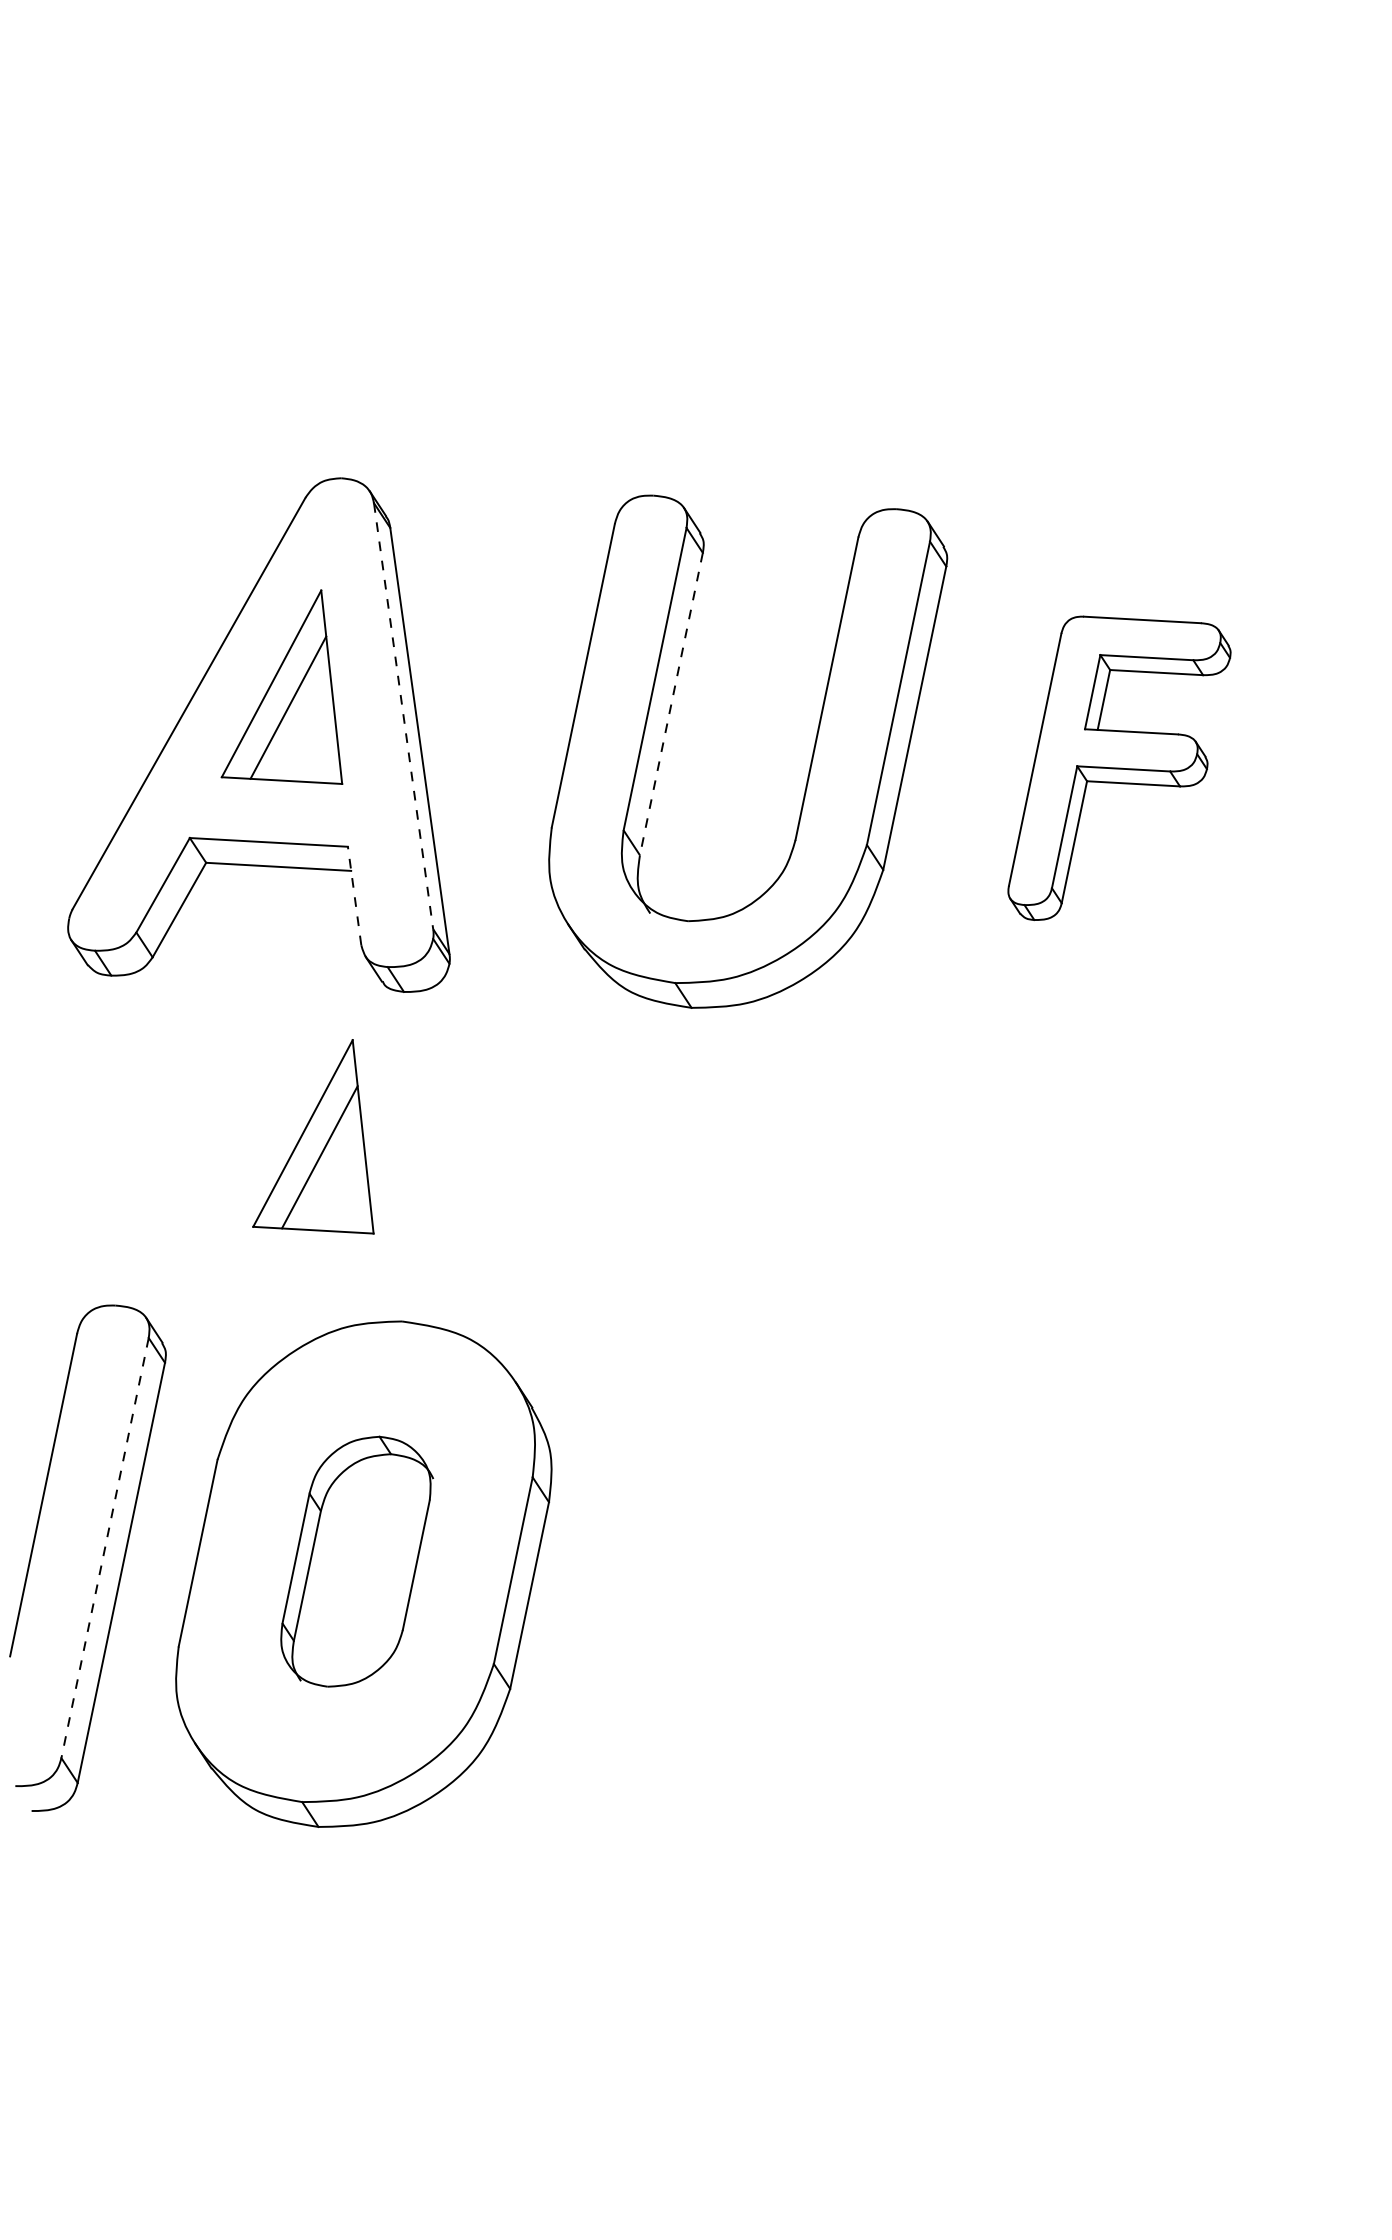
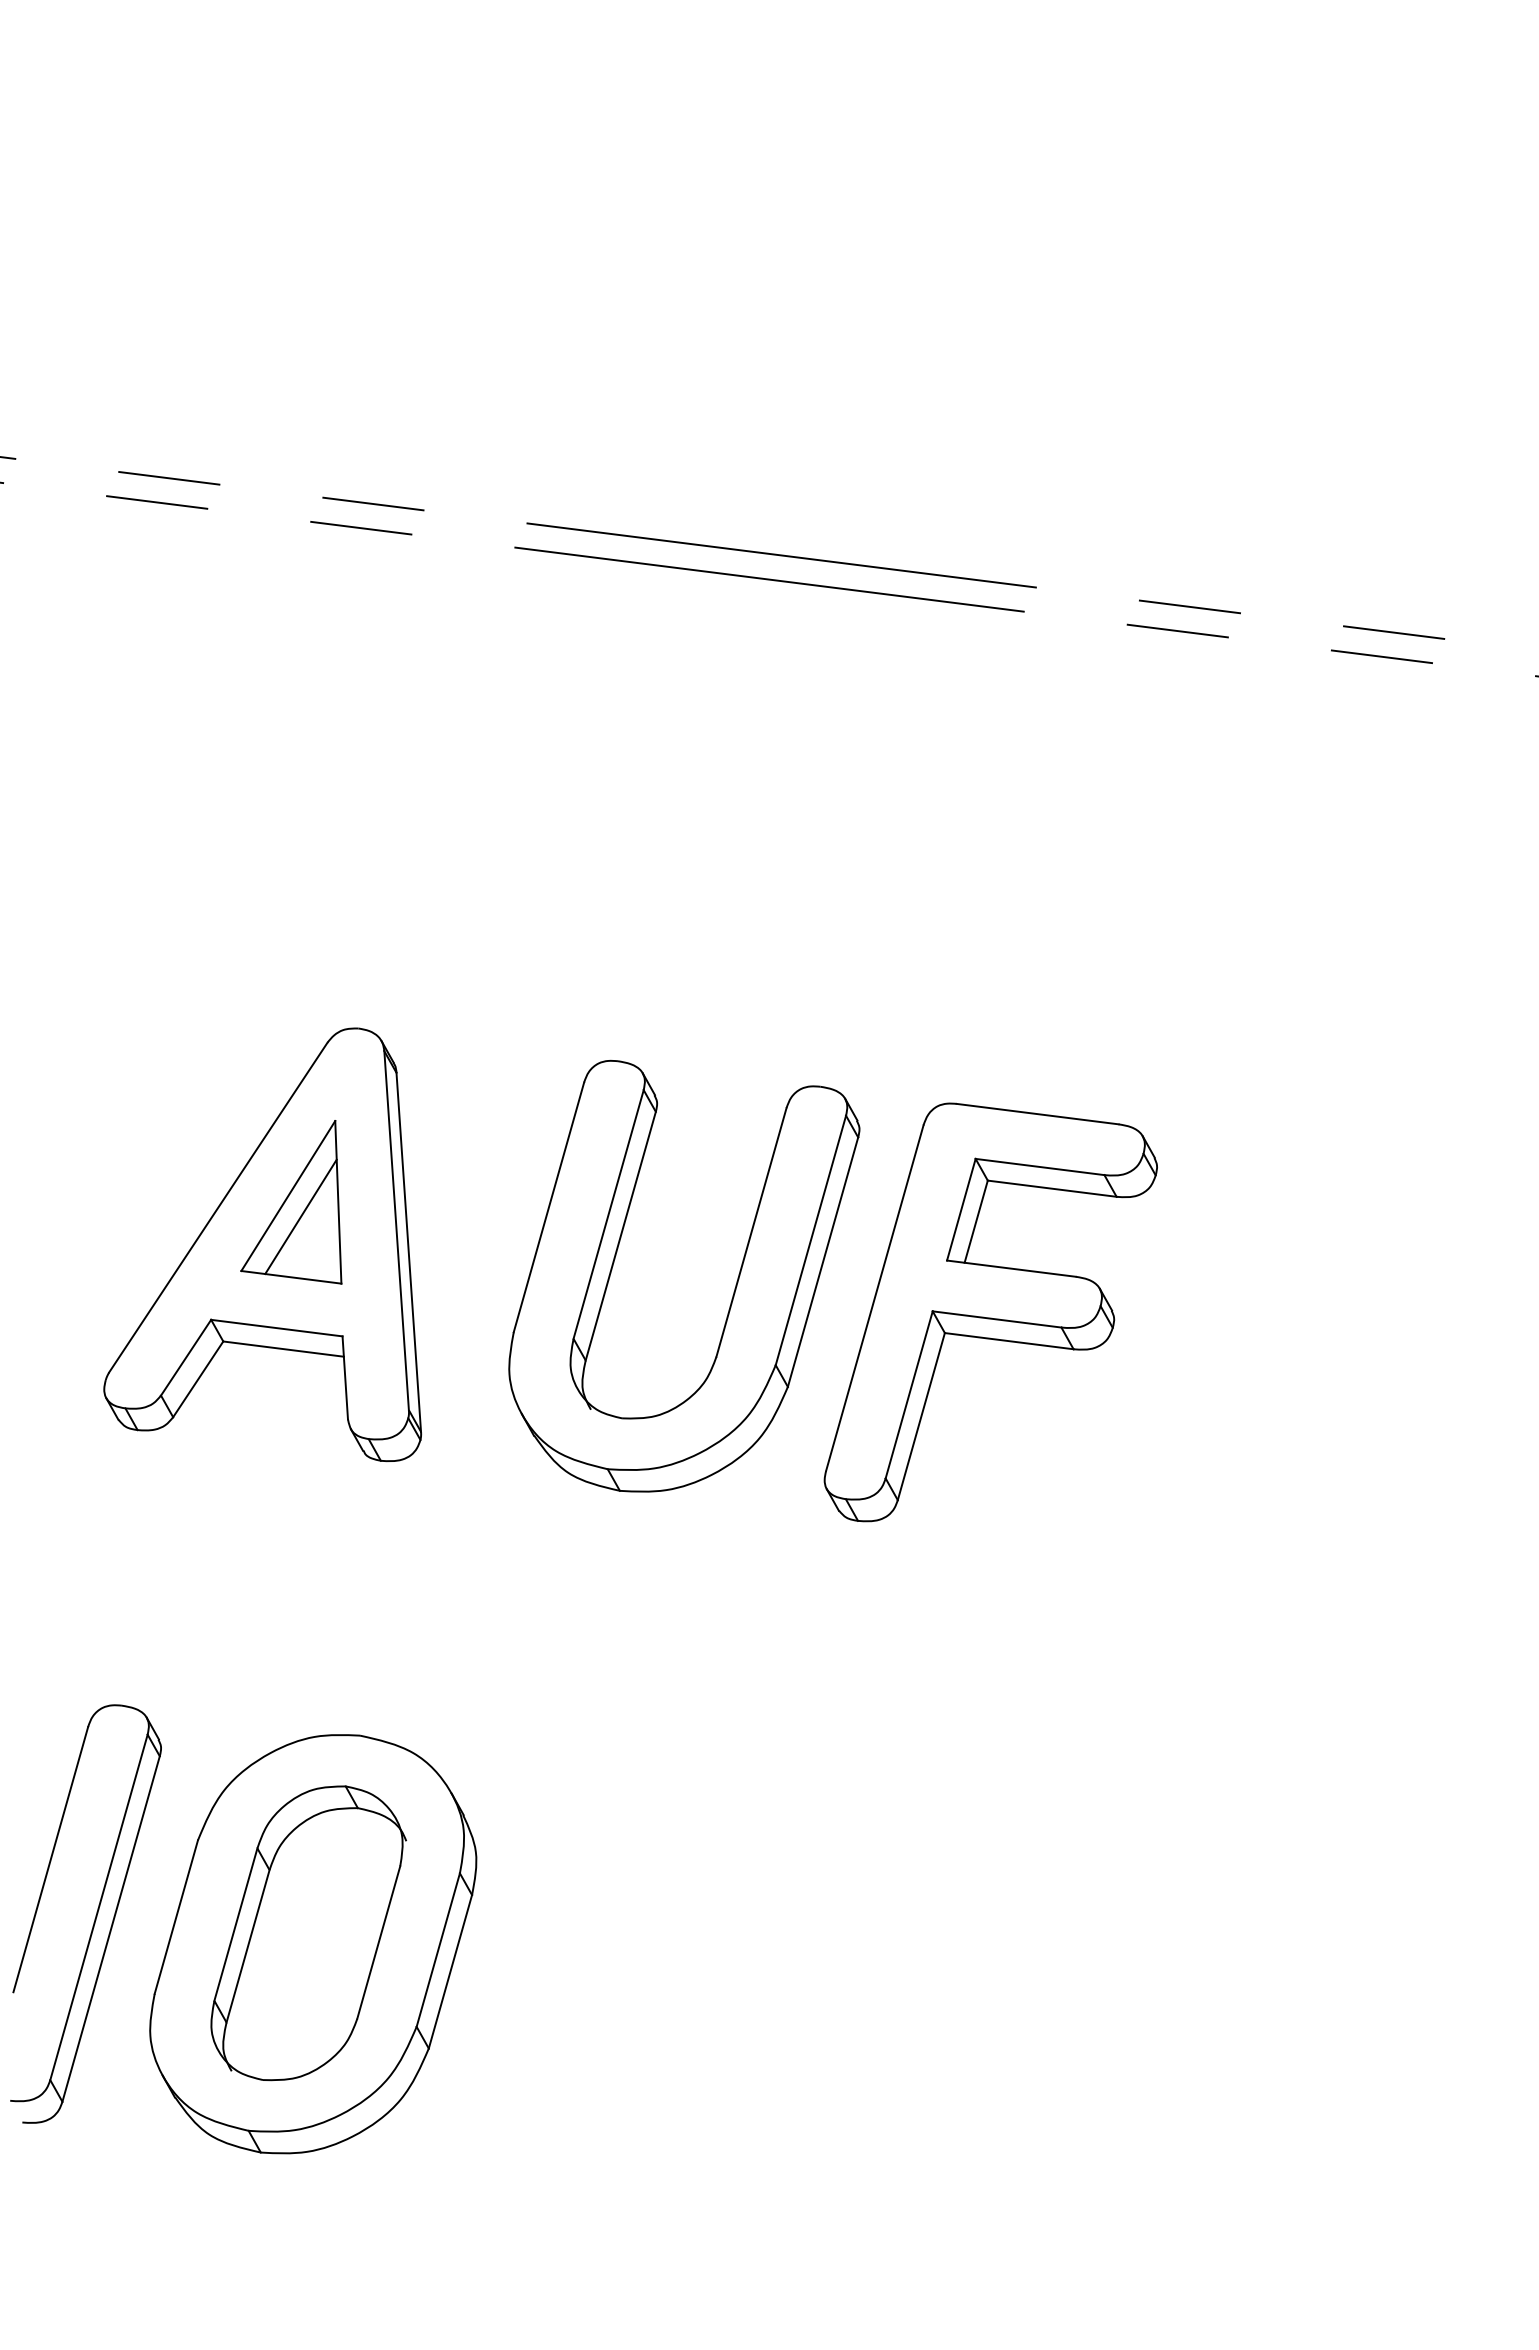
line: (671, 704) -> (620, 1236), dashed -> solid
line: (403, 716) -> (396, 1230), dashed -> solid
part: (1118, 764) -> (990, 1312), size x1.67
line: (354, 895) -> (345, 1377), dashed -> solid
part: (307, 1140) -> (291, 1579), removed
line: (104, 1548) -> (98, 1907), dashed -> solid
part: (357, 1561) -> (308, 1933), size x1.43

